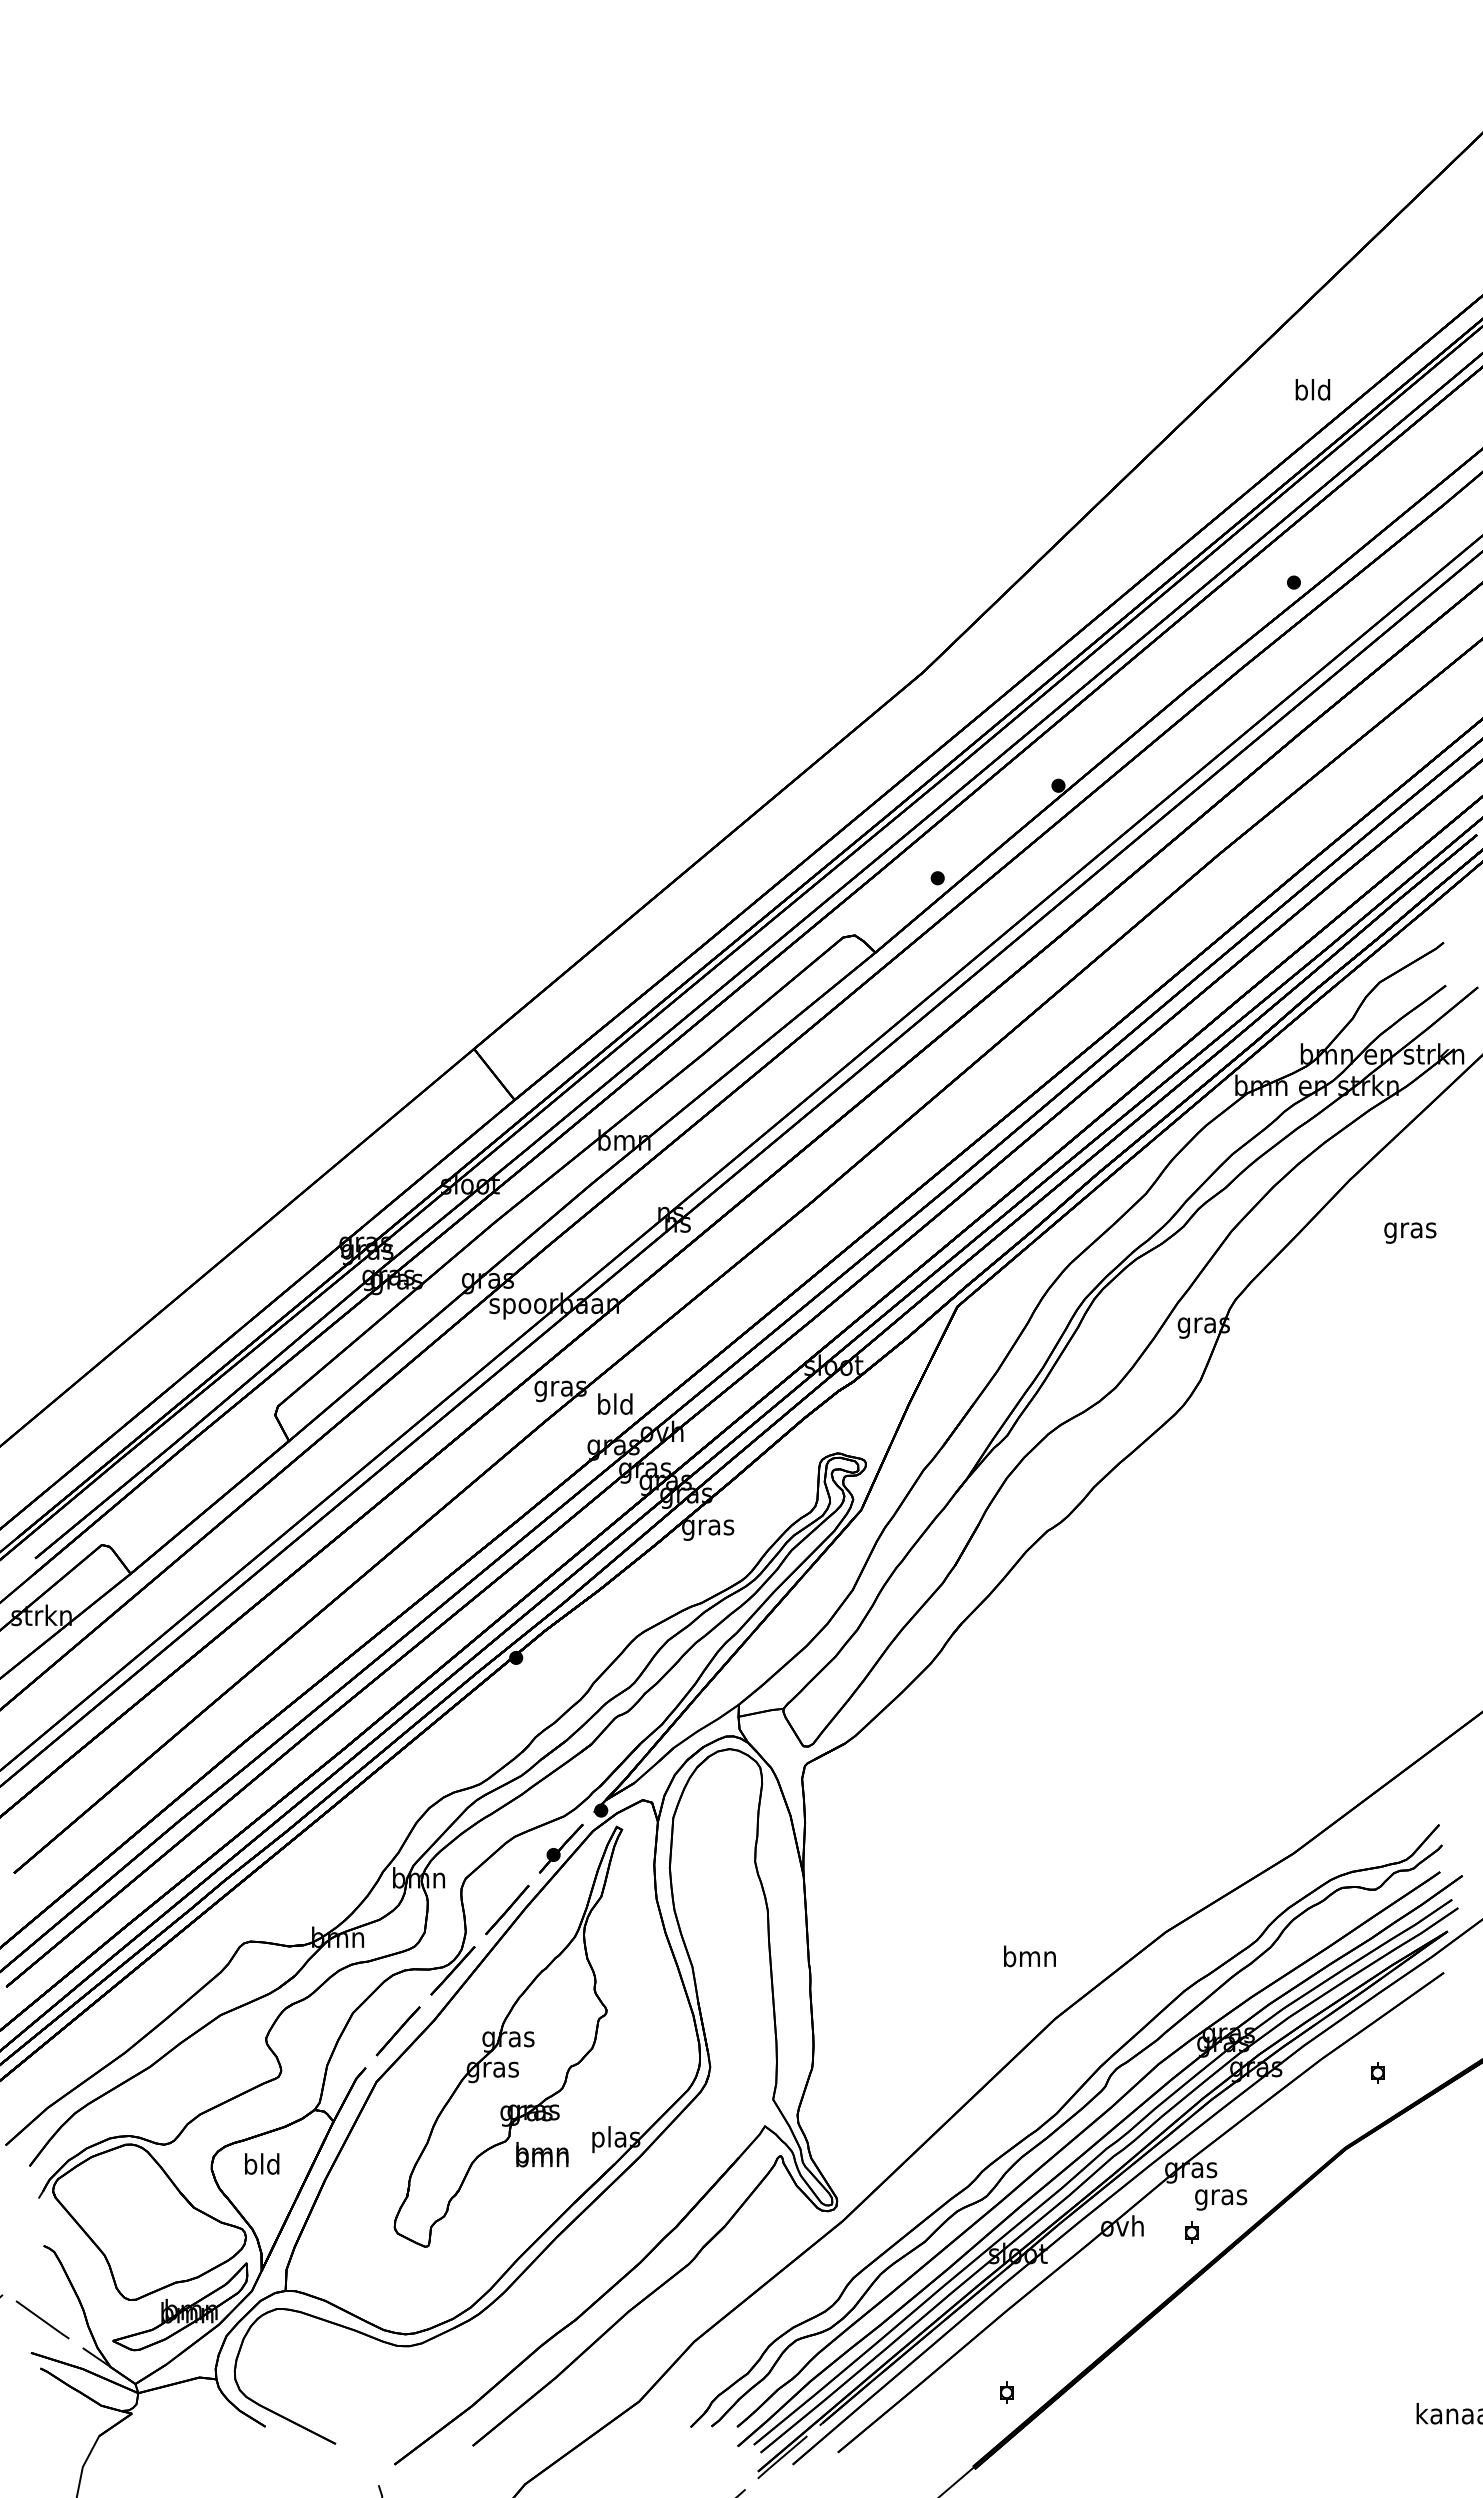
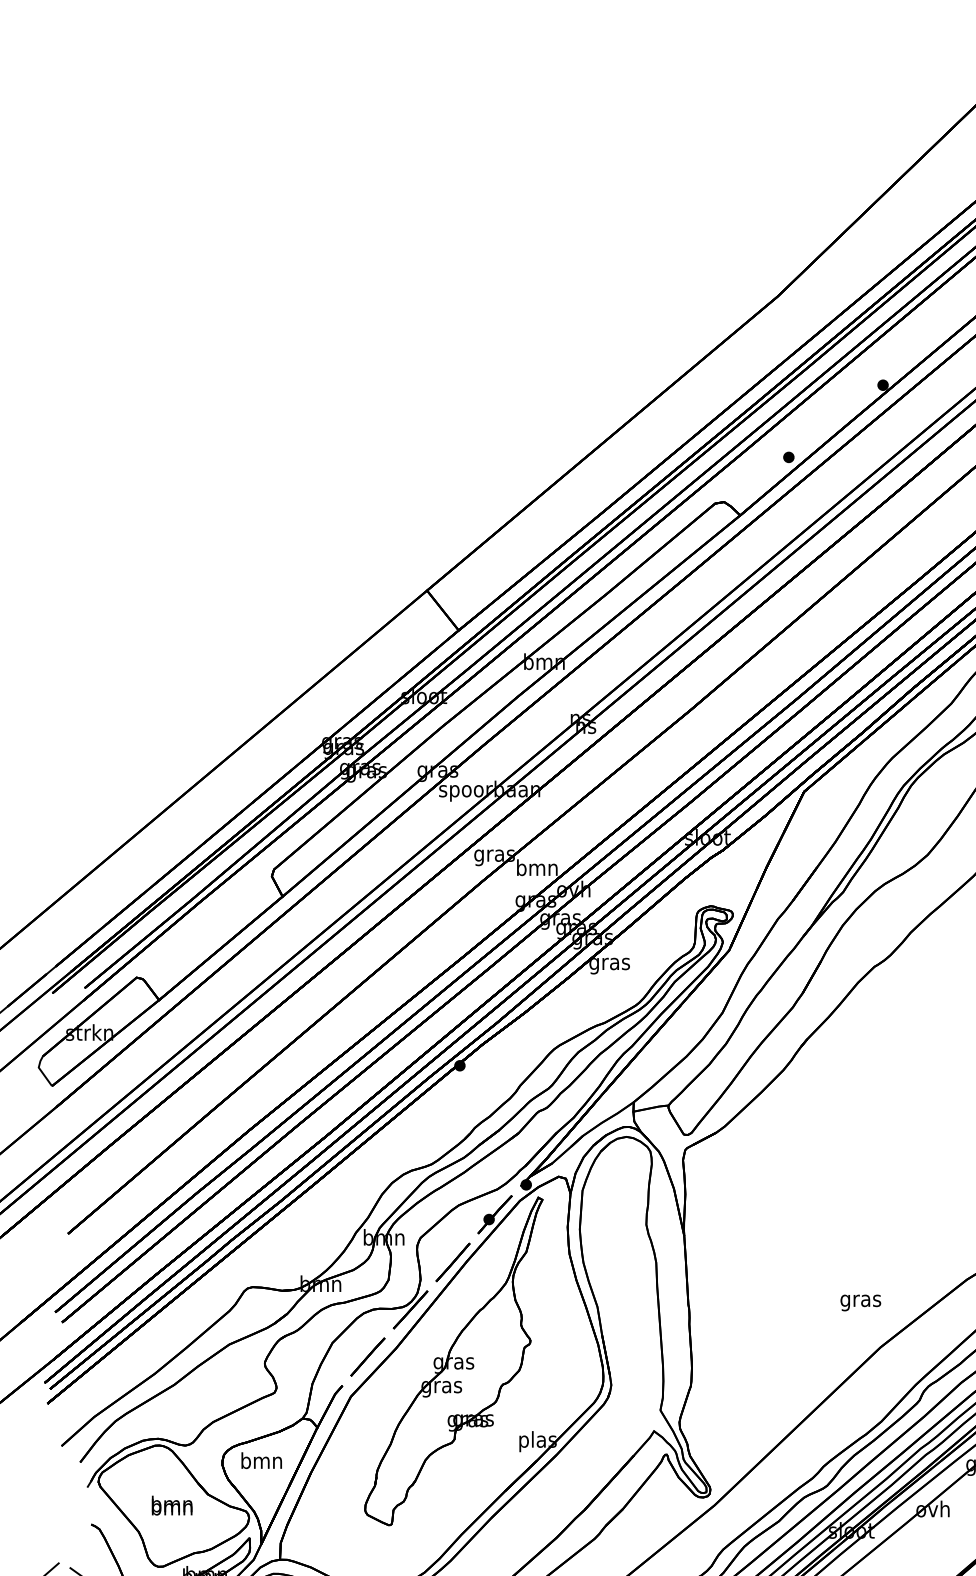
text: (615, 1403) -> (537, 867), bld -> bmn
text: (1029, 1958) -> (860, 1300), bmn -> gras
text: (542, 2154) -> (172, 1505), moved
text: (262, 2163) -> (261, 1460), bld -> bmn

